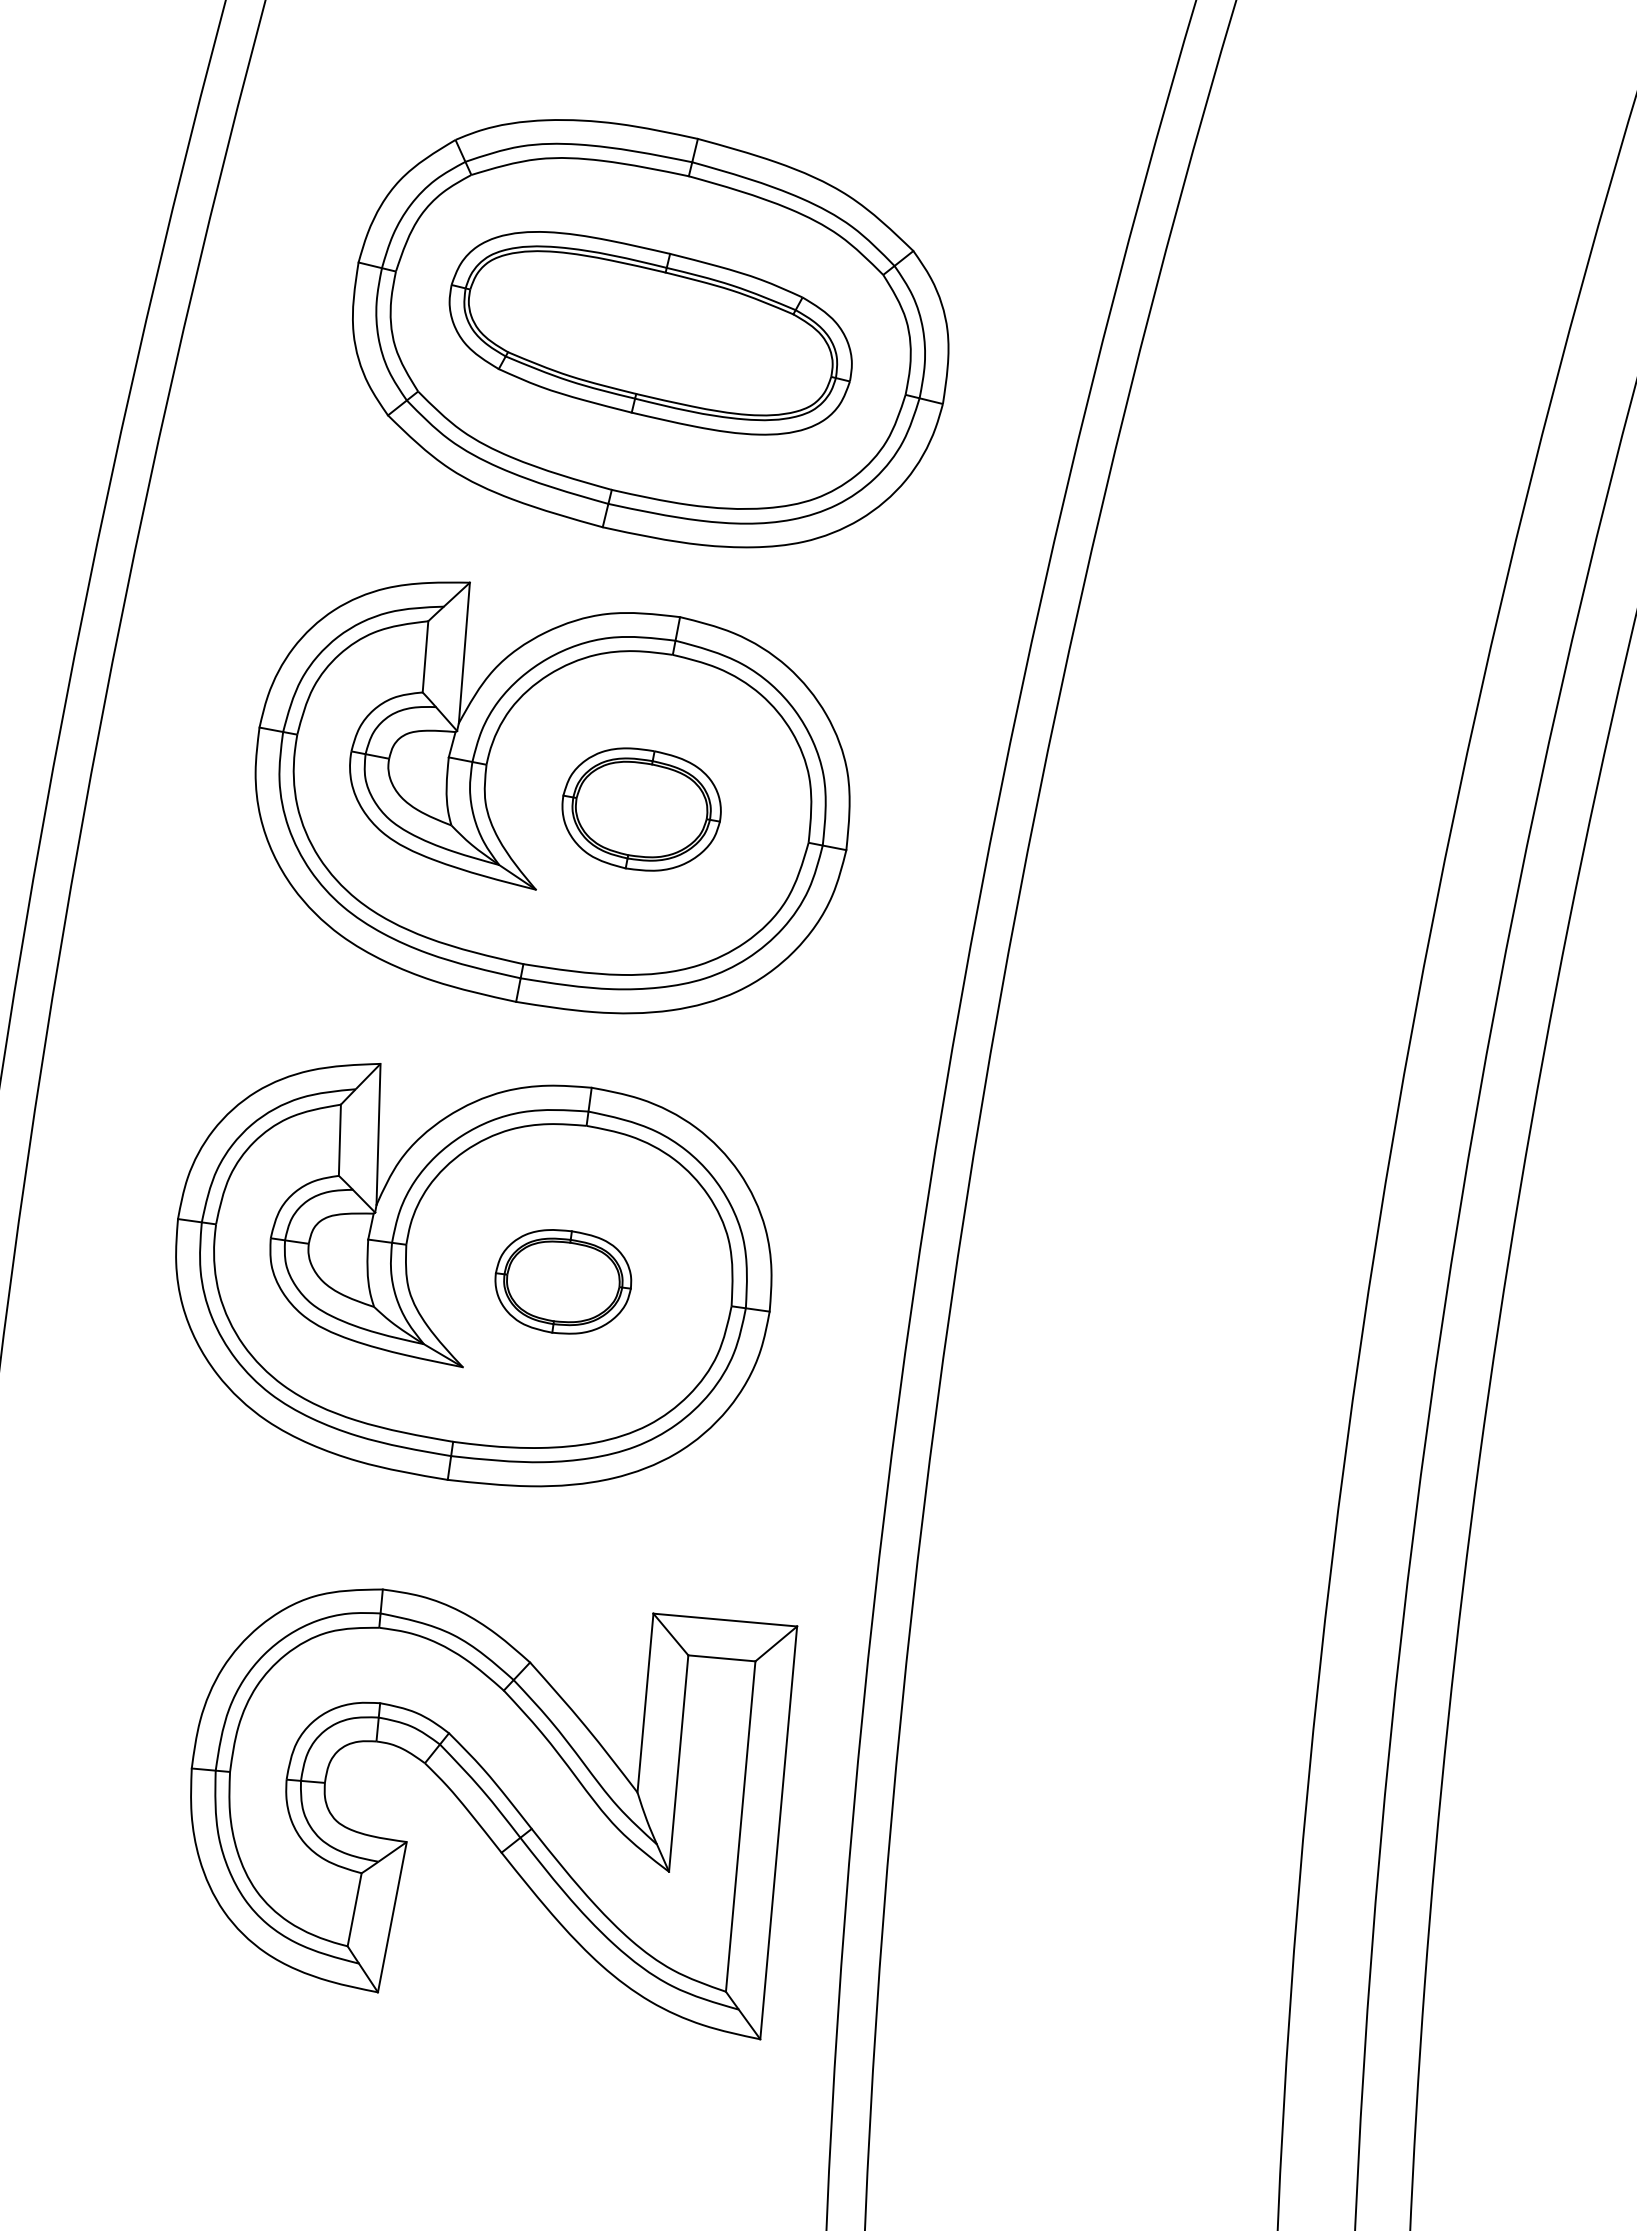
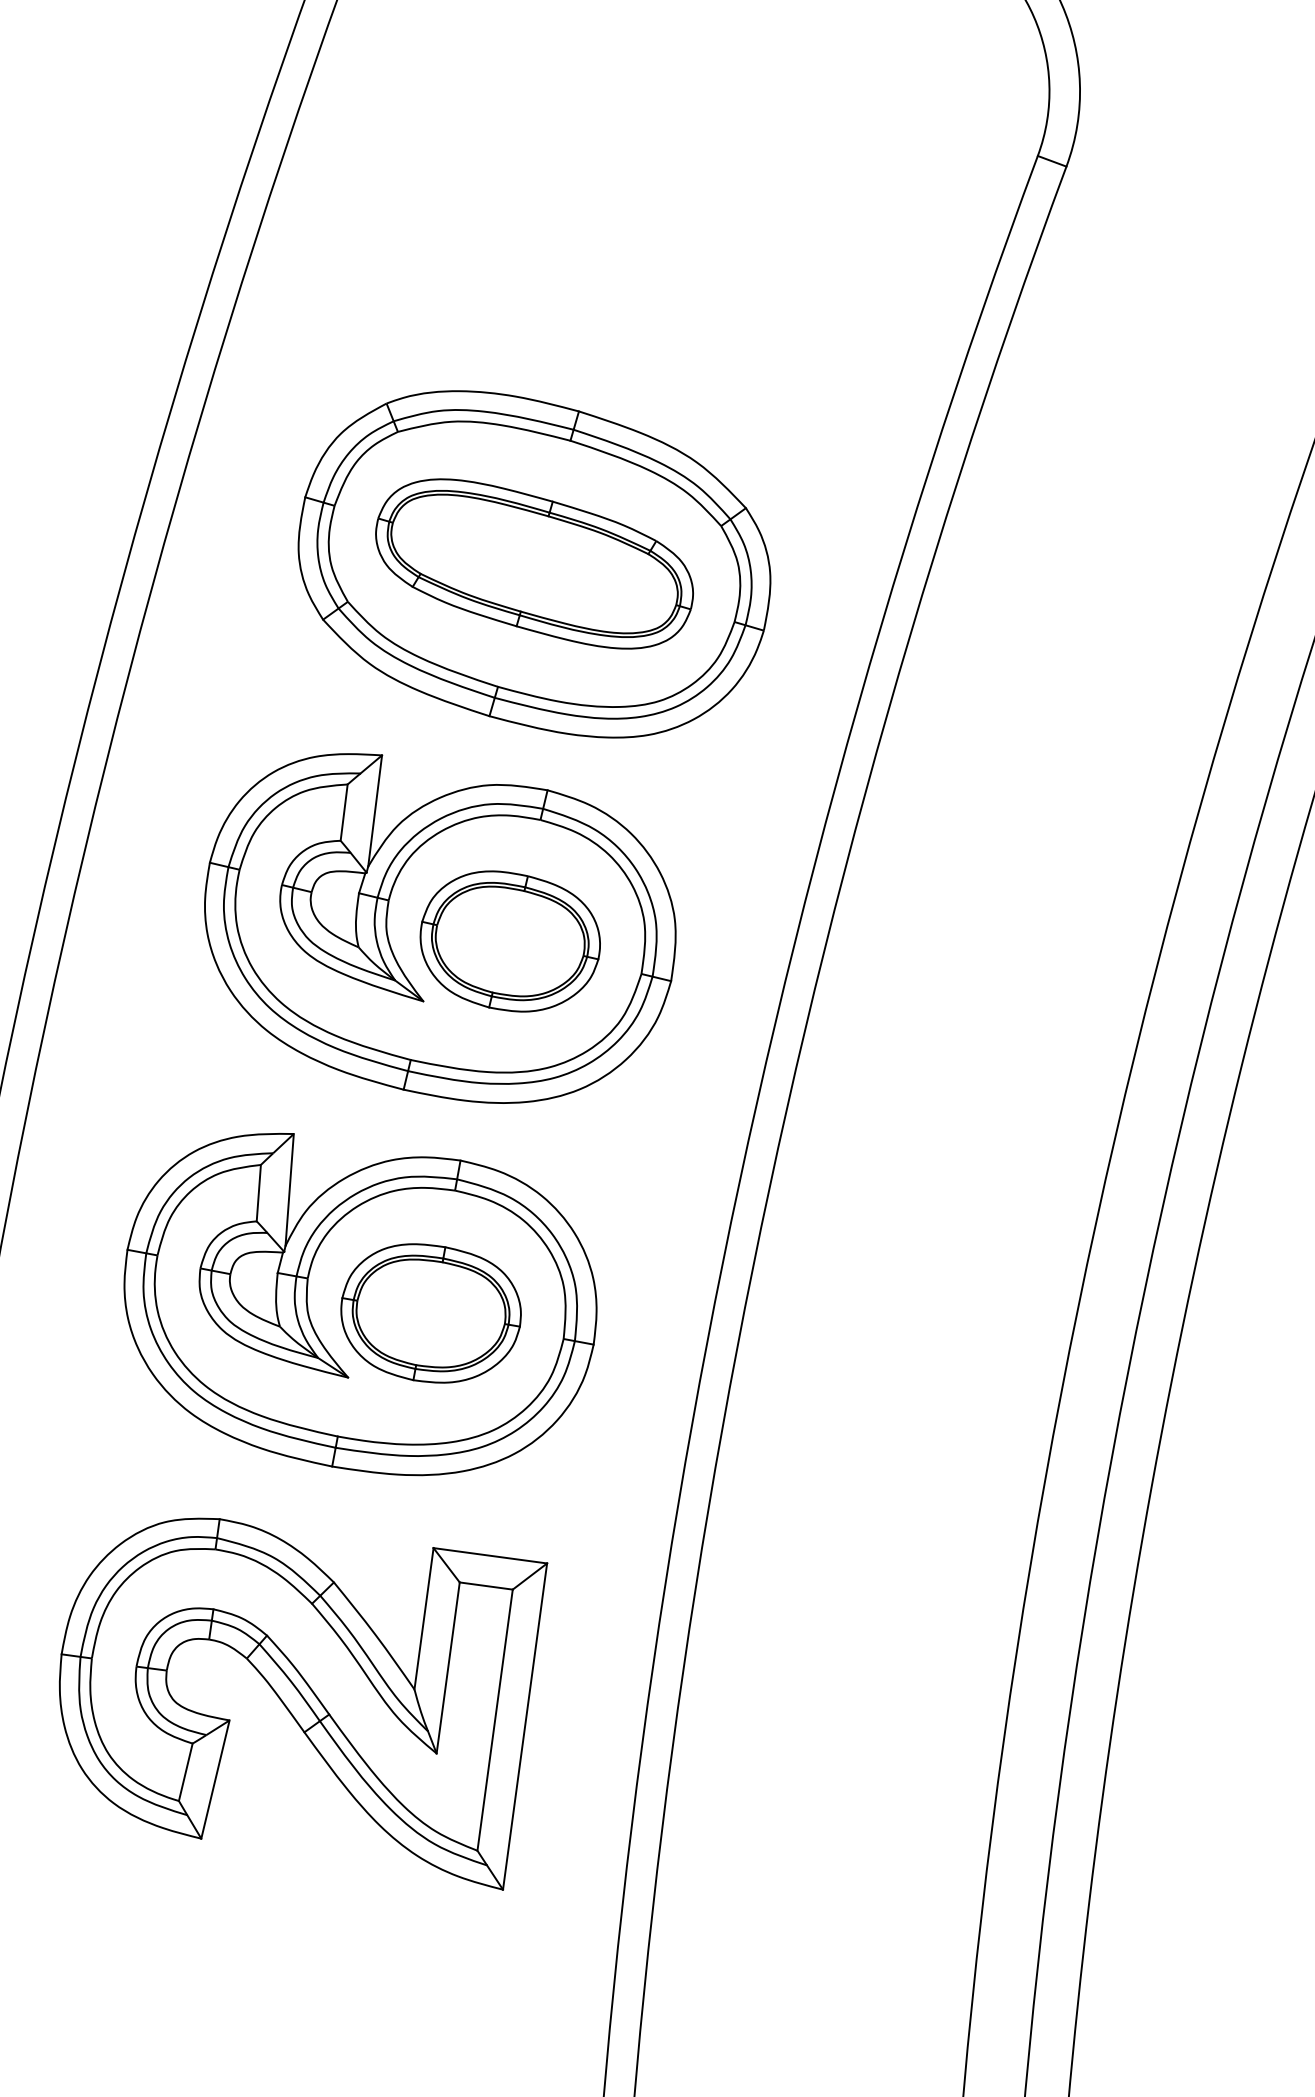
part: (640, 809) -> (509, 941), size x1.43
part: (562, 1281) -> (430, 1313), size x1.67
part: (498, 1816) -> (303, 1703), moved

